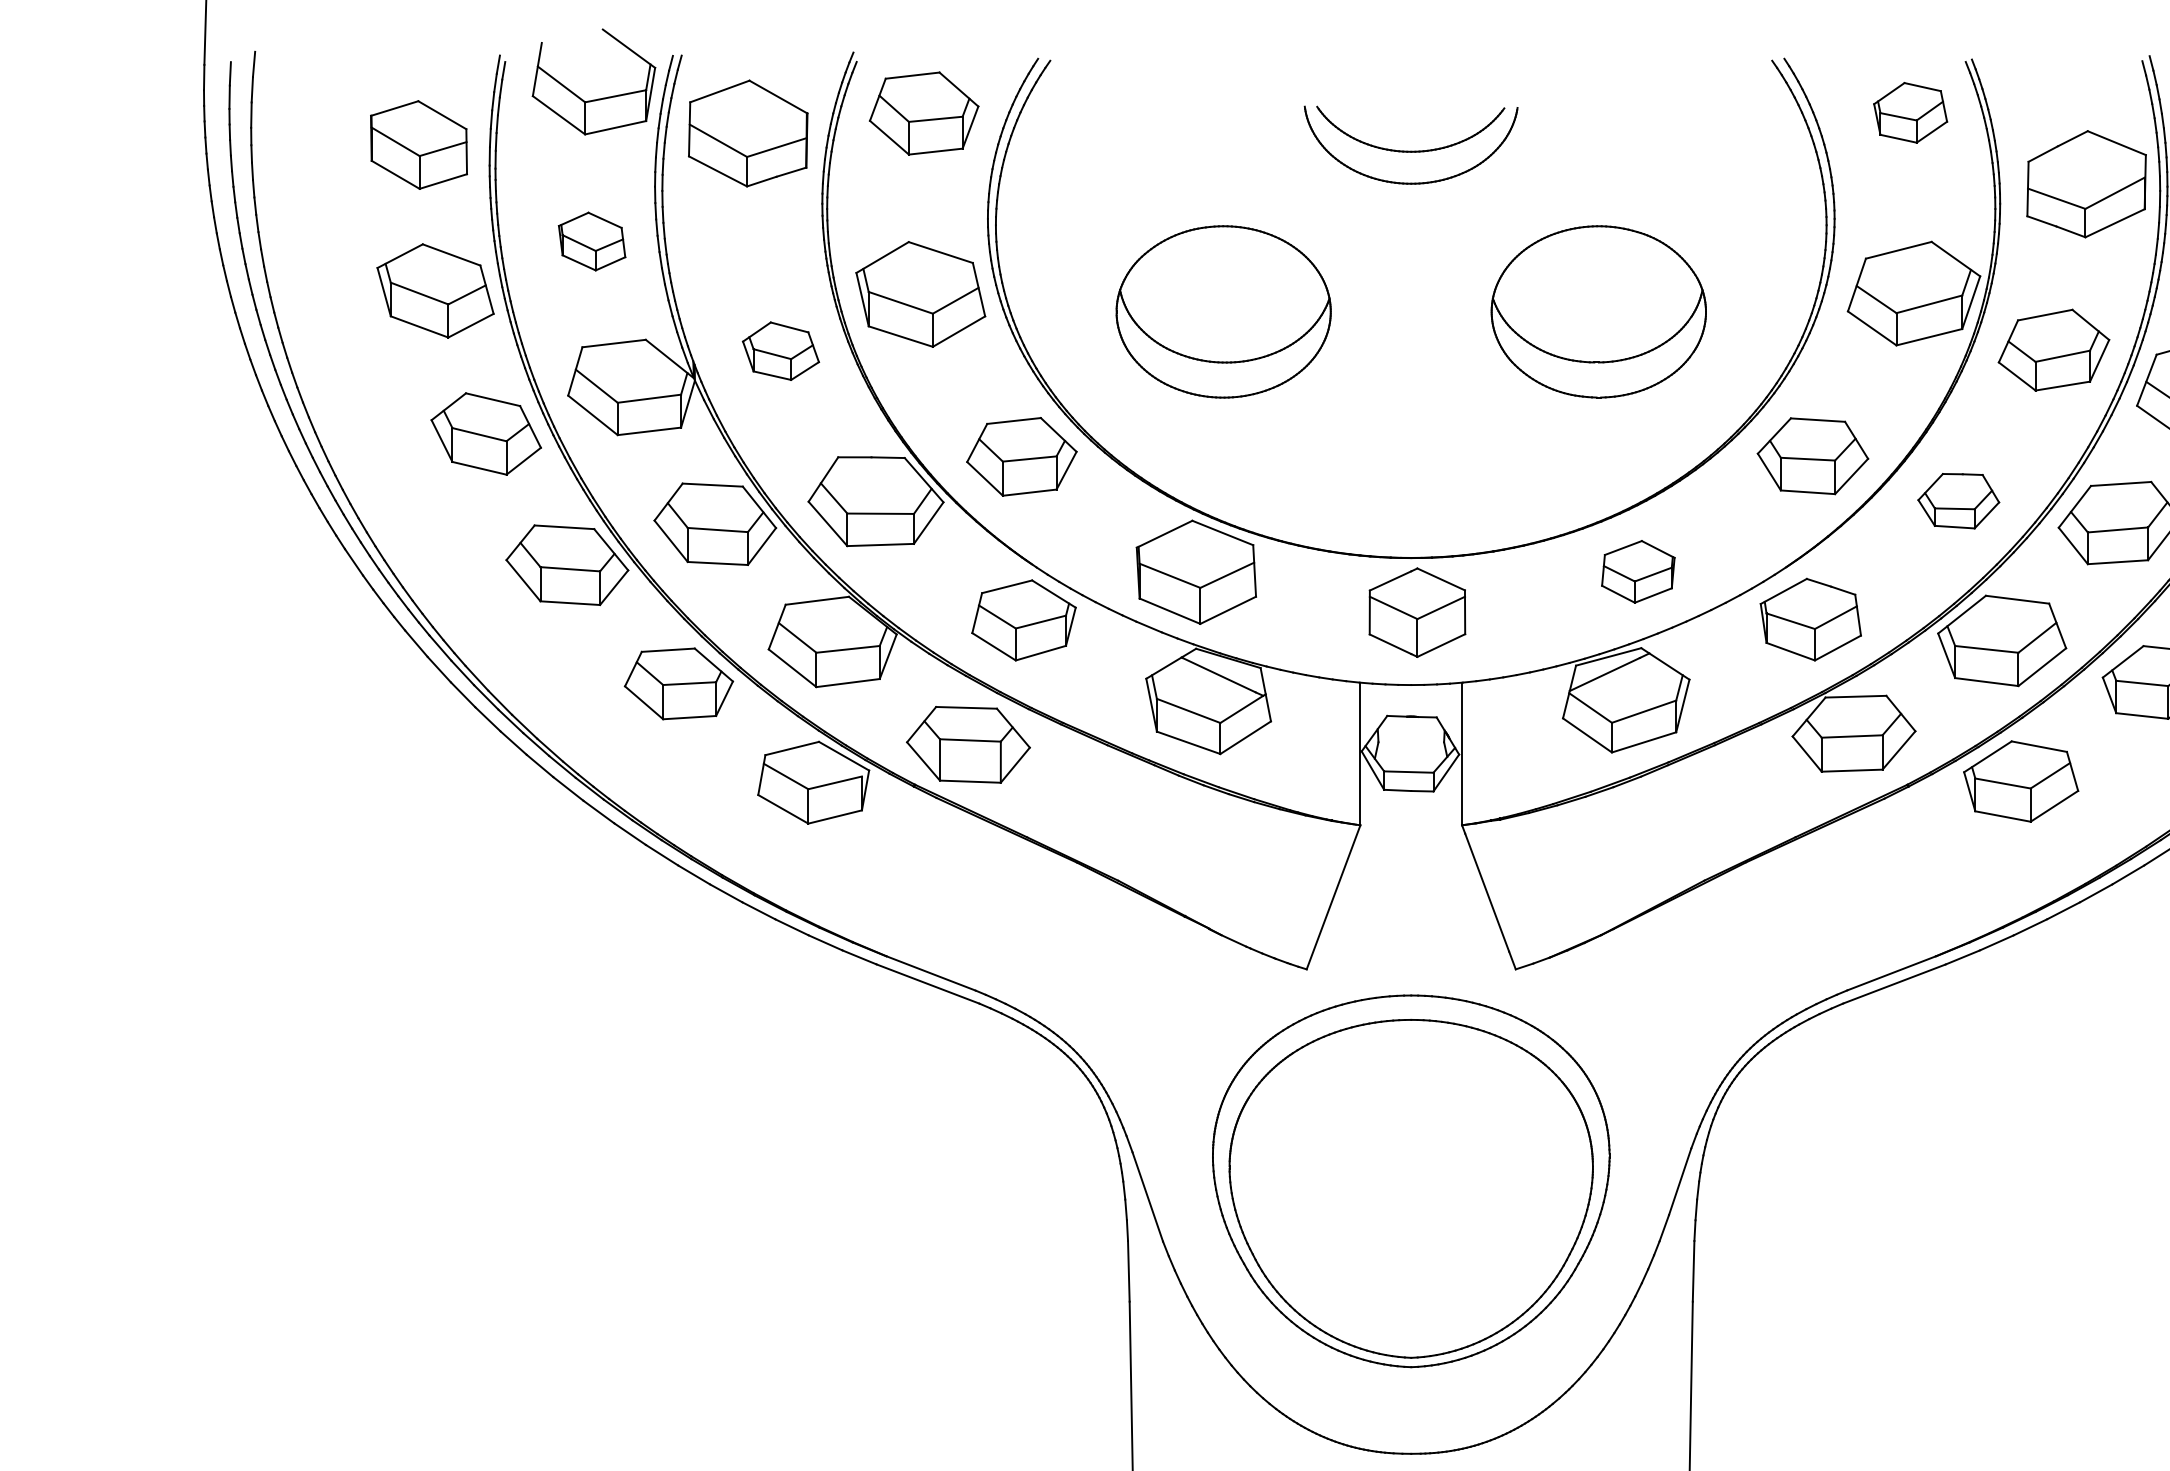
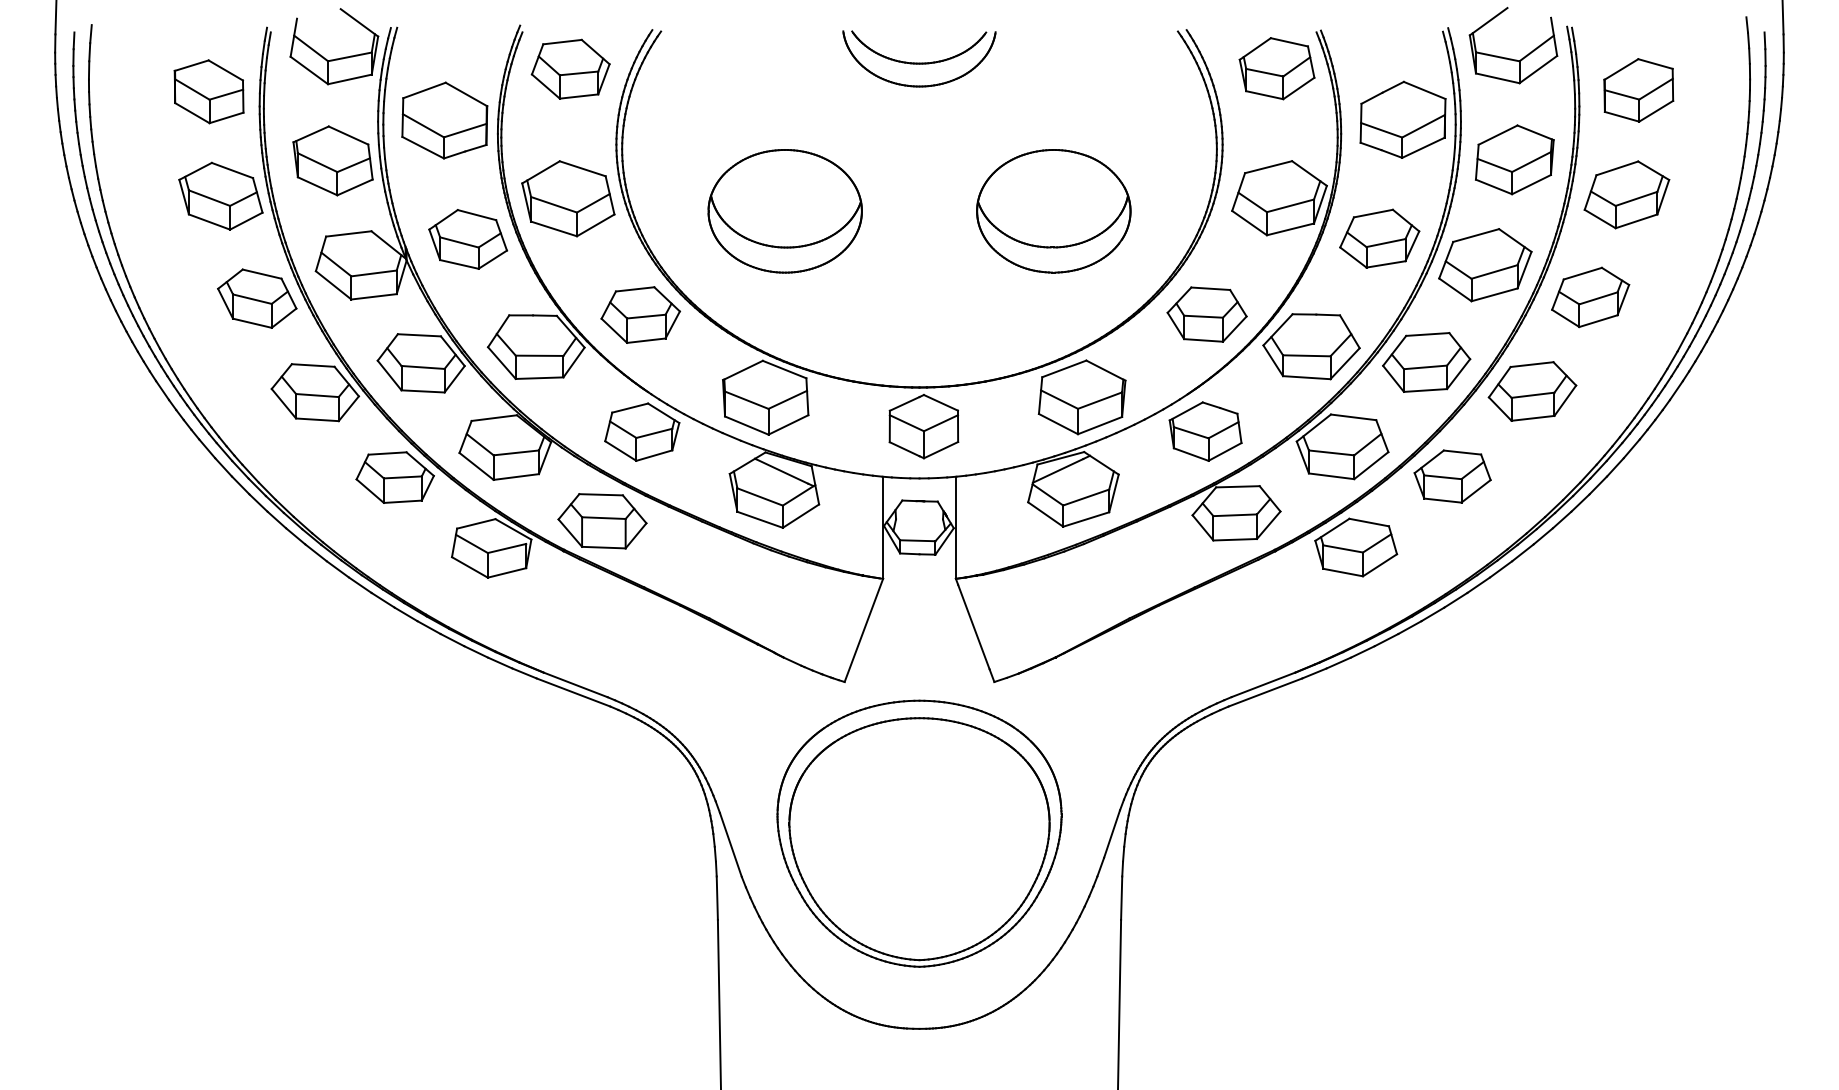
part: (1909, 112) -> (1276, 68), size x1.43
part: (747, 133) -> (444, 120), moved
part: (1411, 144) -> (919, 58), moved
part: (591, 240) -> (332, 160), size x1.67
part: (781, 351) -> (468, 239), size x1.43
part: (1958, 500) -> (1311, 346), size x1.67
part: (1637, 571) -> (1081, 397), size x1.67

